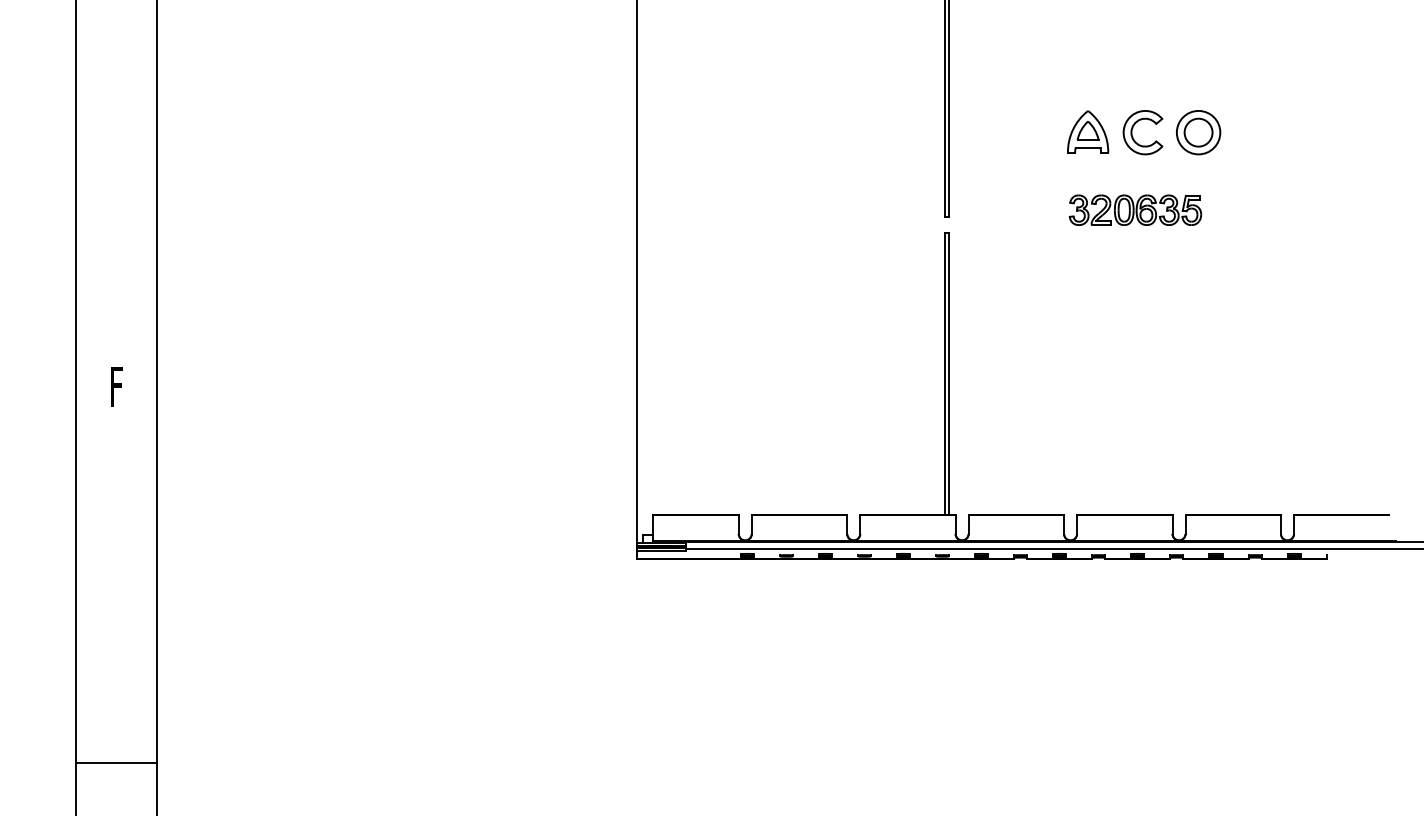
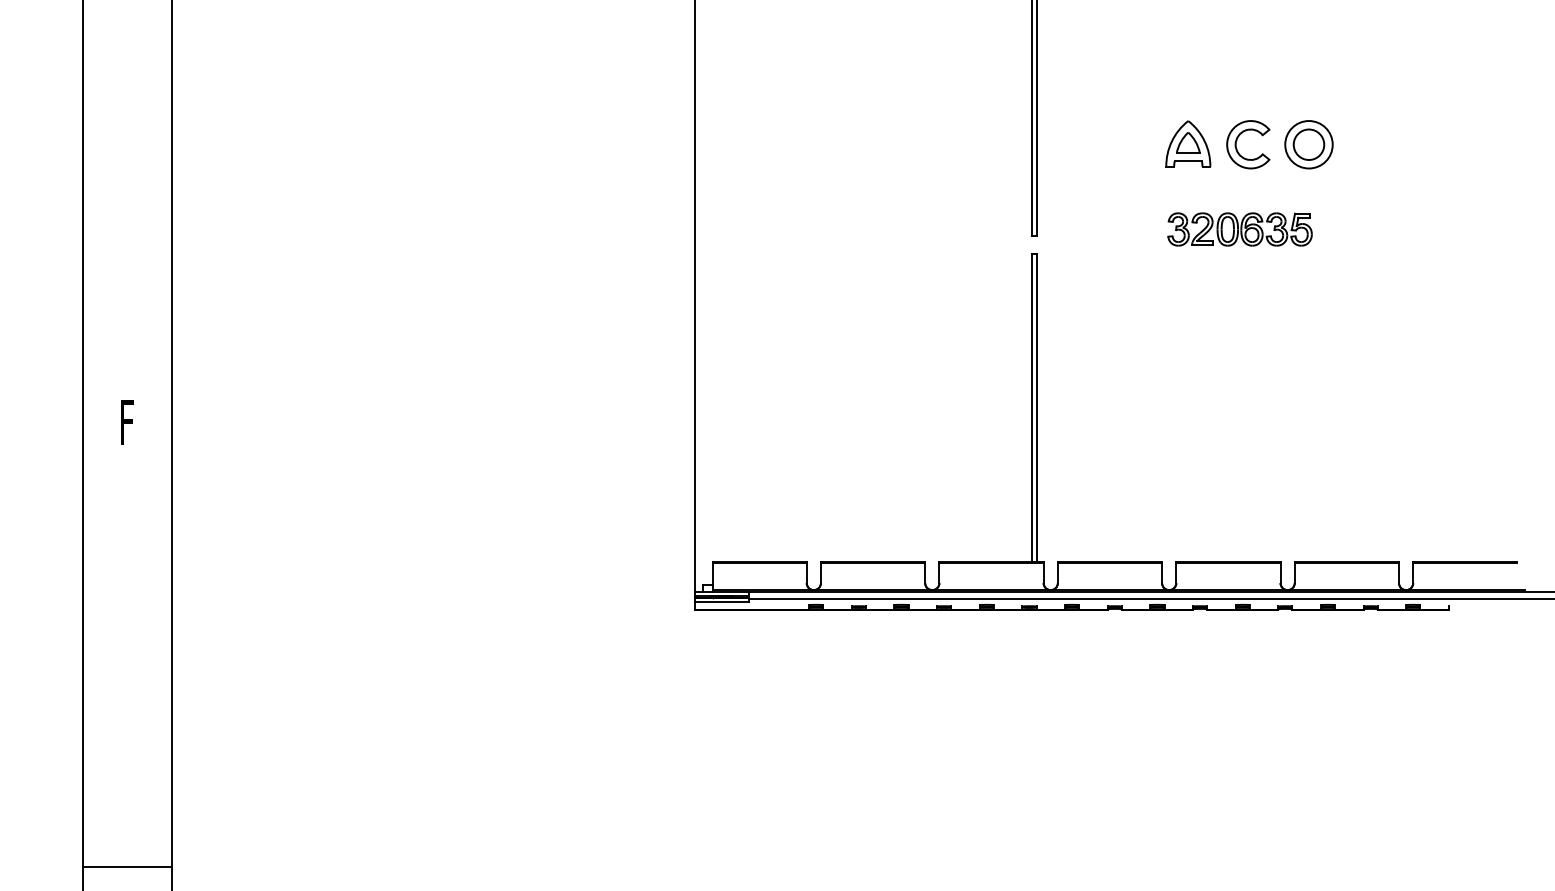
line: (116, 763) -> (126, 866), moved

